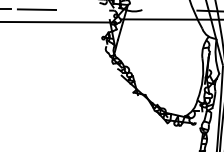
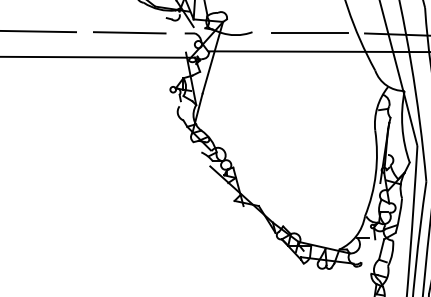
line: (81, 10) -> (128, 33), added
line: (170, 10) -> (310, 33), added

